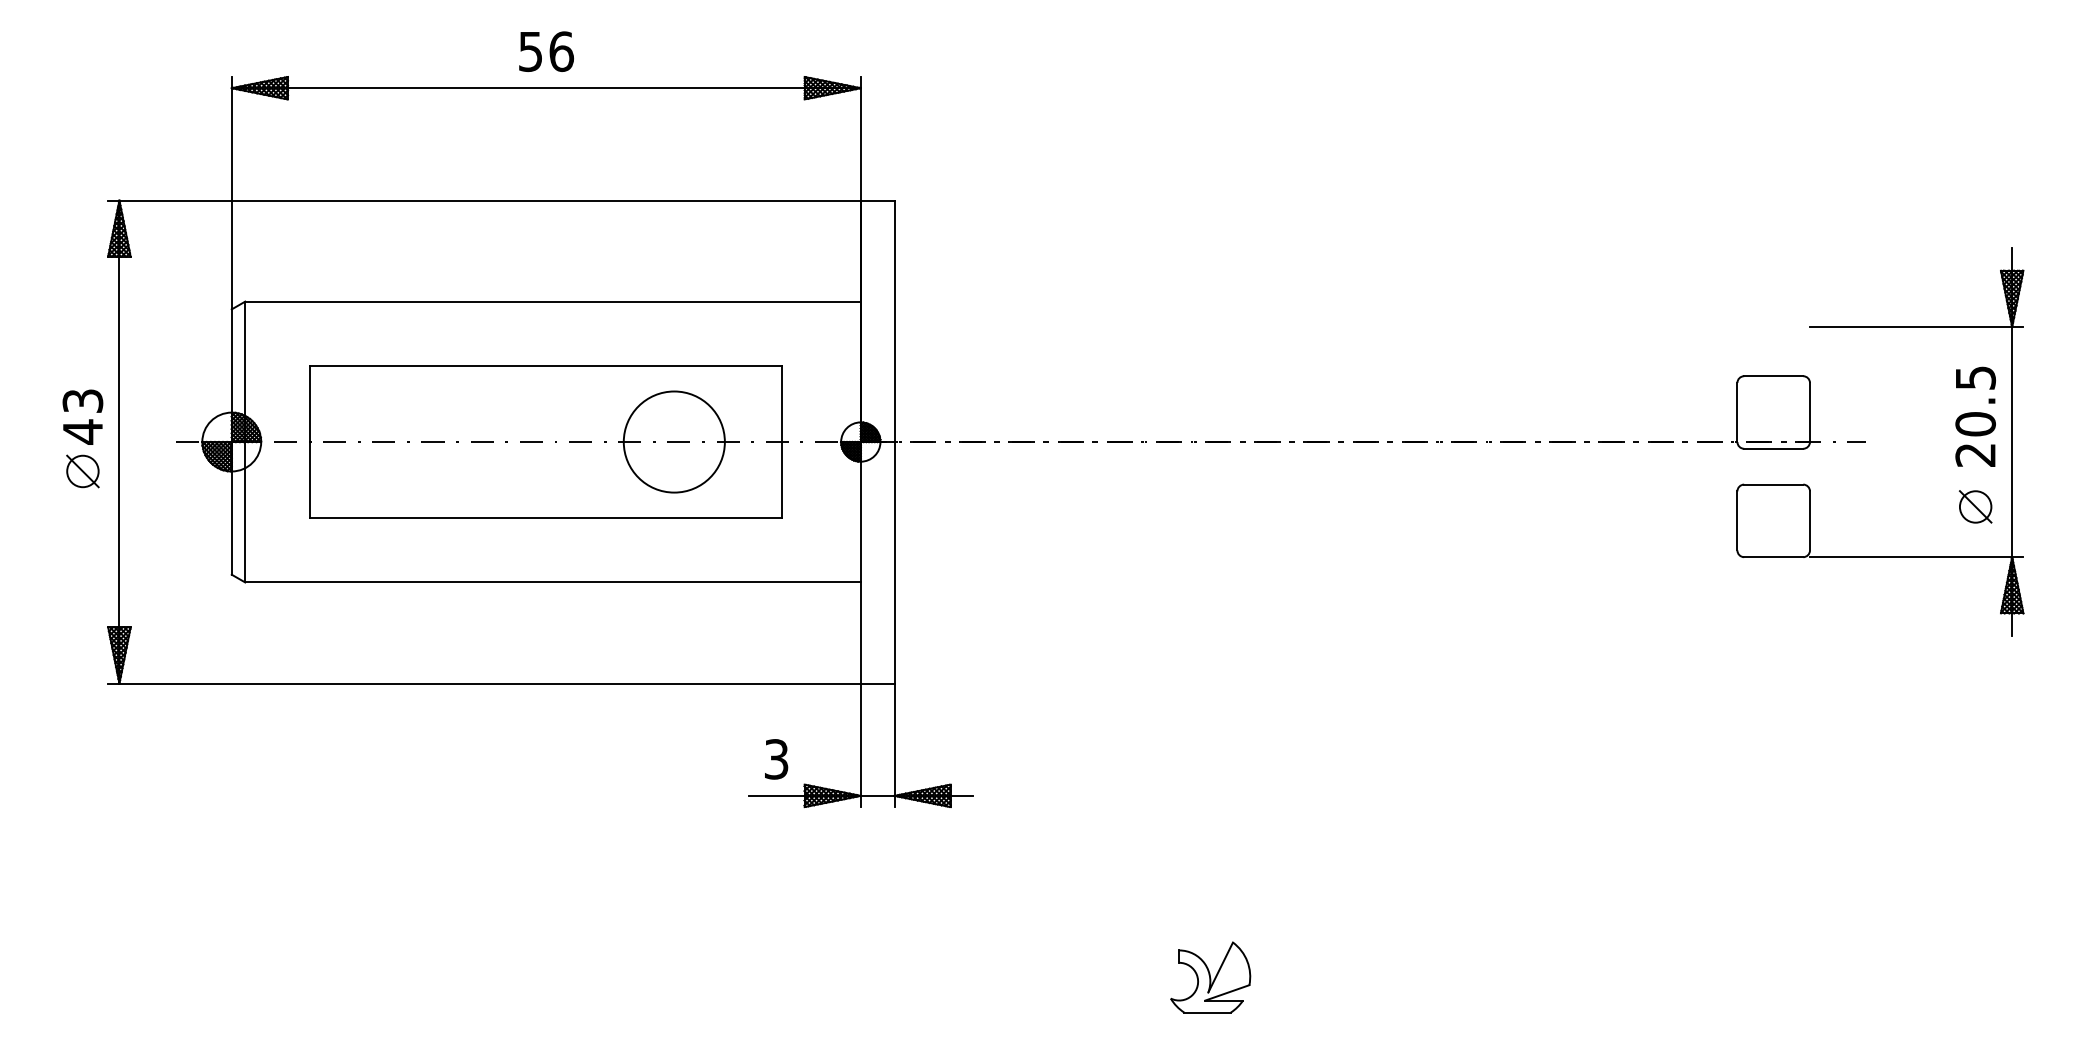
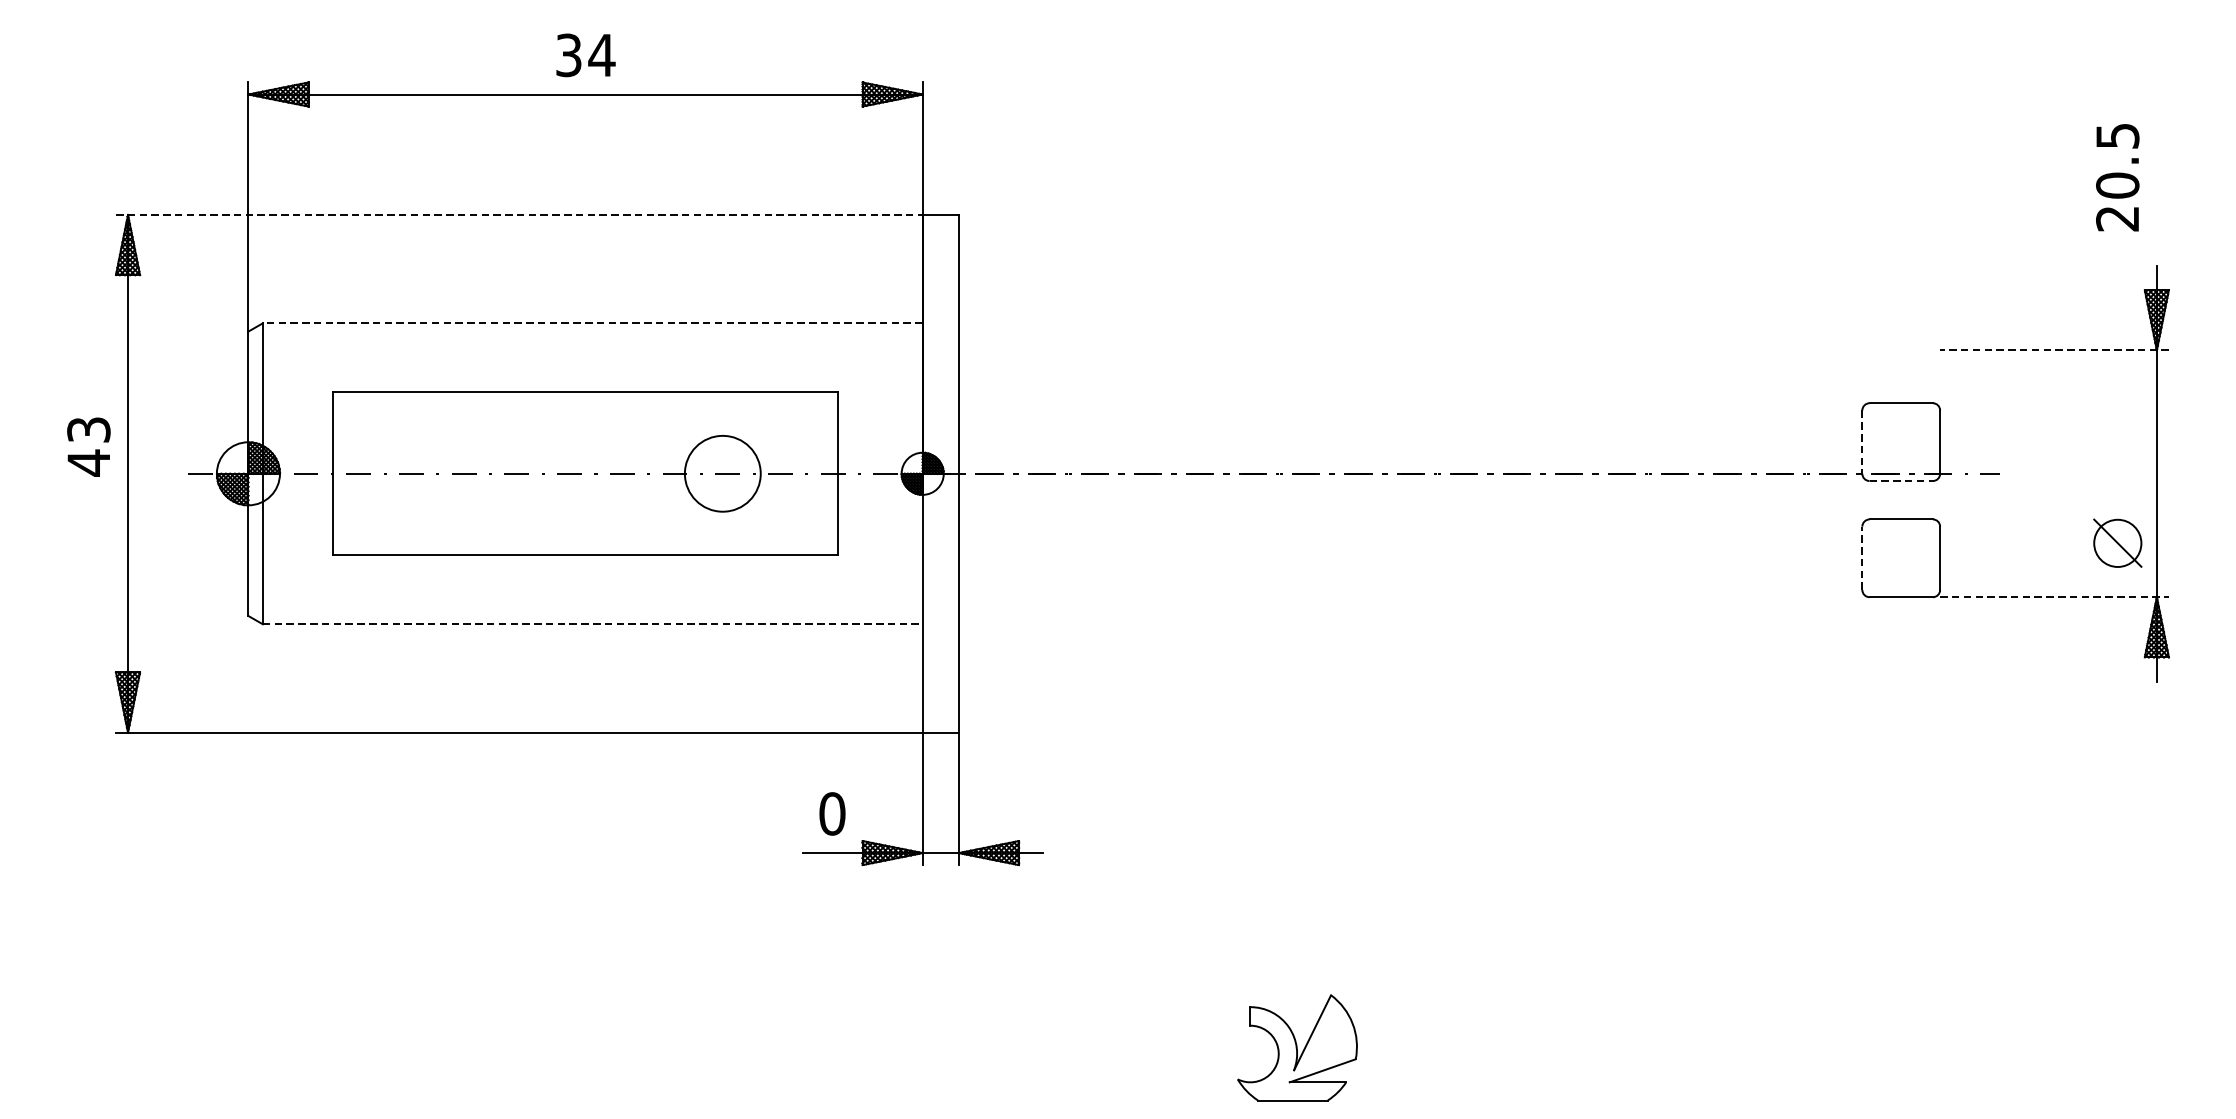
text: (546, 51) -> (585, 55), 56 -> 34
line: (485, 200) -> (520, 214), solid -> dashed
line: (553, 301) -> (593, 323), solid -> dashed
line: (1916, 326) -> (2054, 349), solid -> dashed
line: (1737, 412) -> (1862, 442), solid -> dashed
text: (1975, 416) -> (2117, 177), moved
circle: (673, 441) -> (721, 473), size x0.7
line: (1773, 448) -> (1901, 480), solid -> dashed
part: (82, 471) -> (88, 505), removed
part: (1975, 506) -> (2117, 542), size x1.4
line: (1737, 520) -> (1862, 557), solid -> dashed
line: (1916, 557) -> (2054, 597), solid -> dashed
line: (553, 582) -> (593, 624), solid -> dashed
text: (776, 759) -> (832, 814), 3 -> 0
part: (1210, 977) -> (1297, 1047), size x1.4

